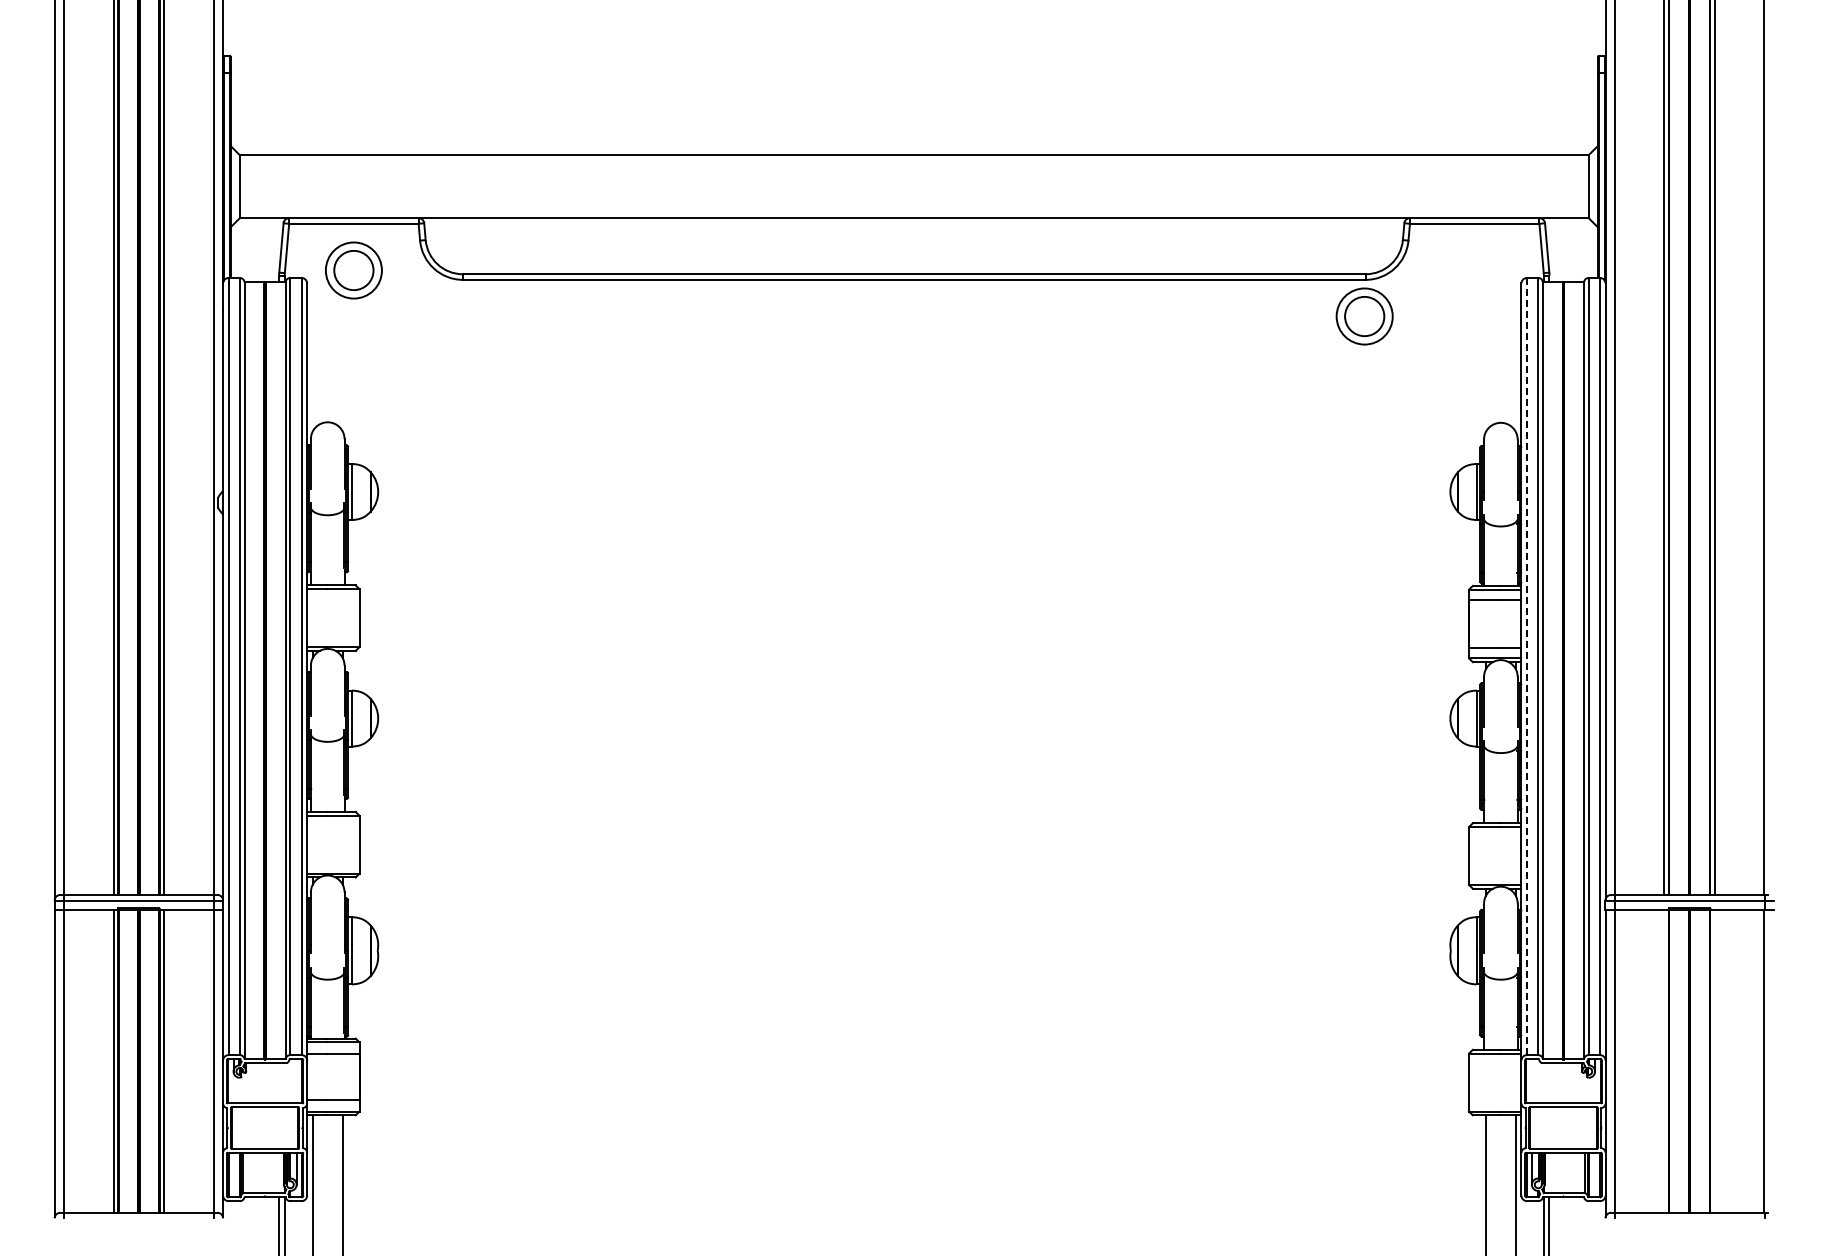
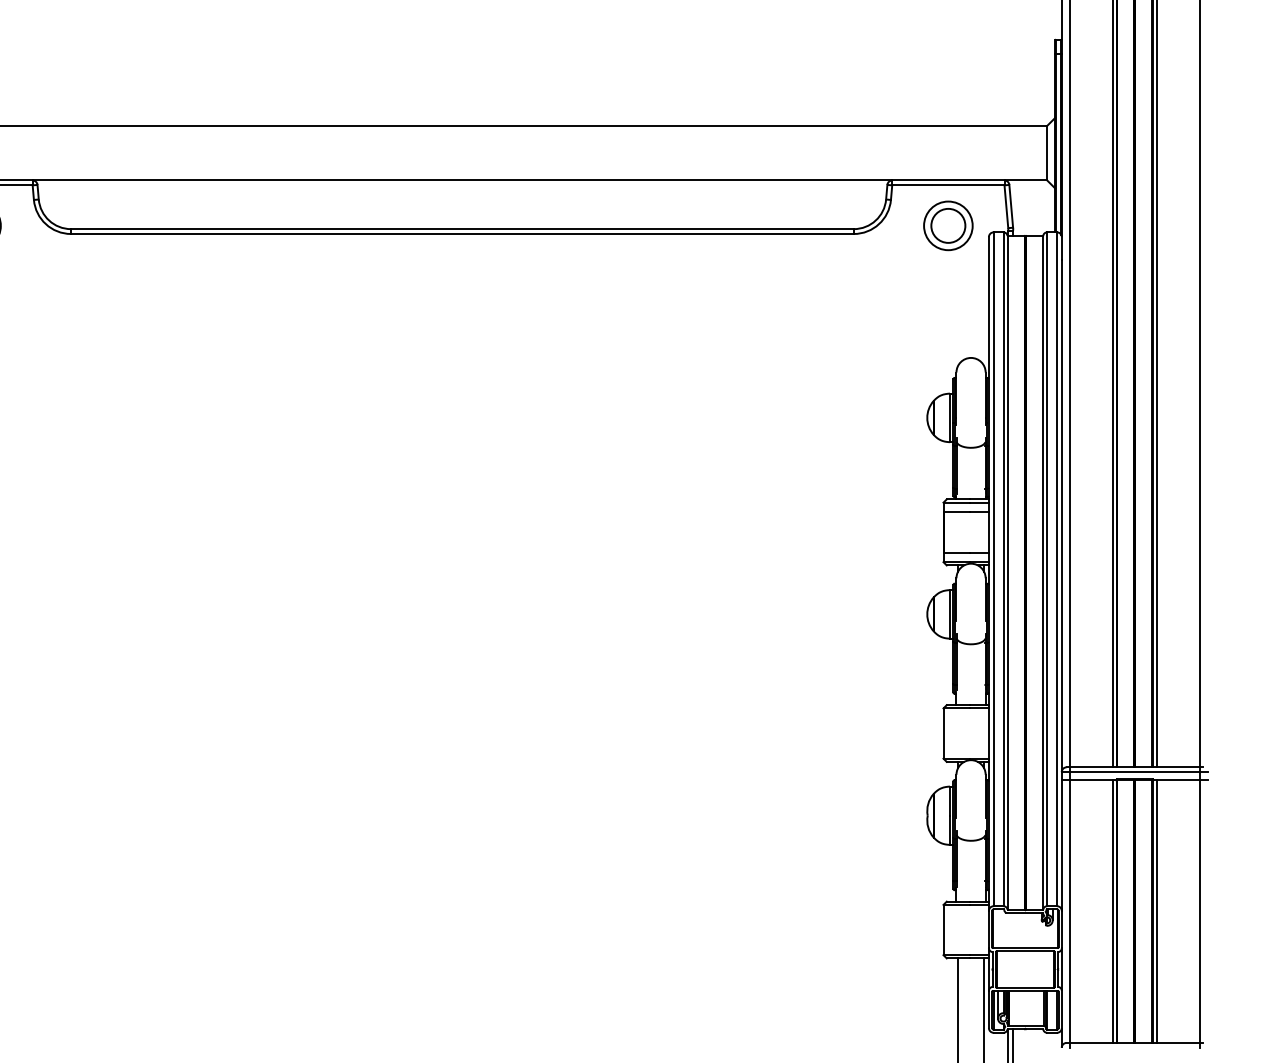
part: (1364, 316) -> (948, 225), moved
line: (1527, 666) -> (994, 569), dashed -> solid
line: (1664, 1060) -> (1112, 910), added
line: (1714, 1060) -> (1156, 910), added

